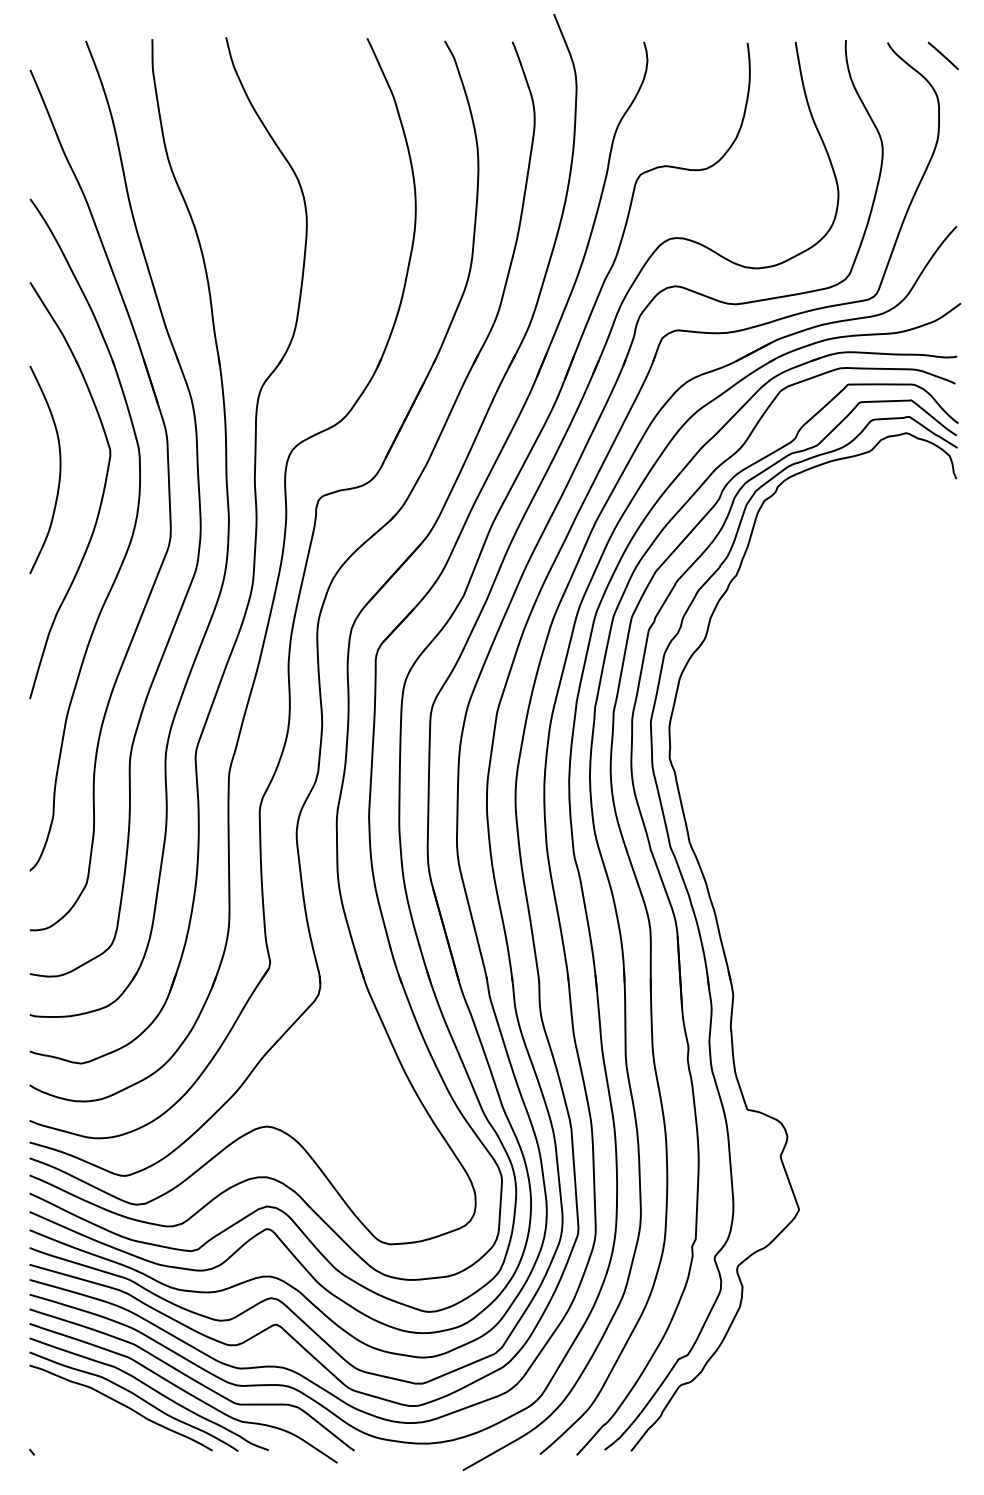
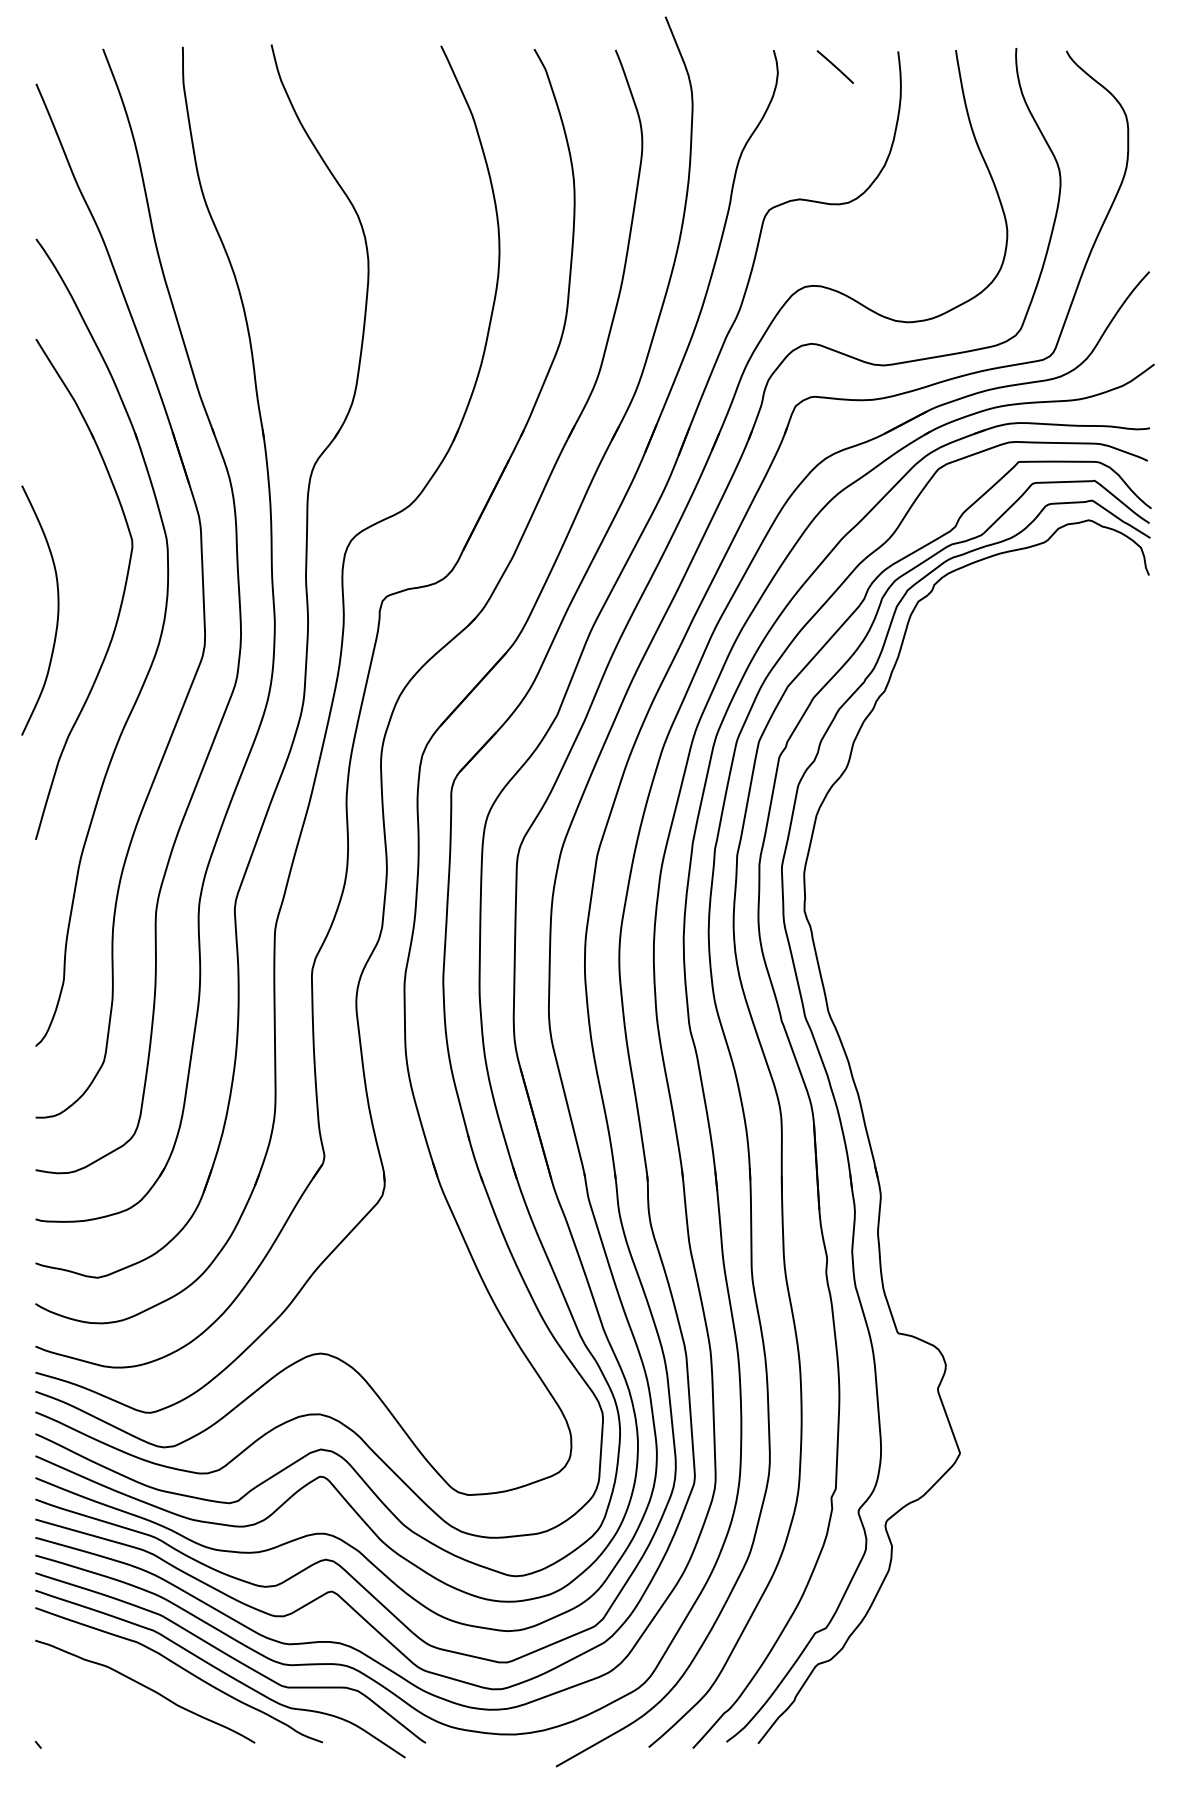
line: (942, 55) -> (834, 66), moved
curve: (59, 469) -> (57, 610), moved
curve: (137, 1397) -> (164, 1678), removed

